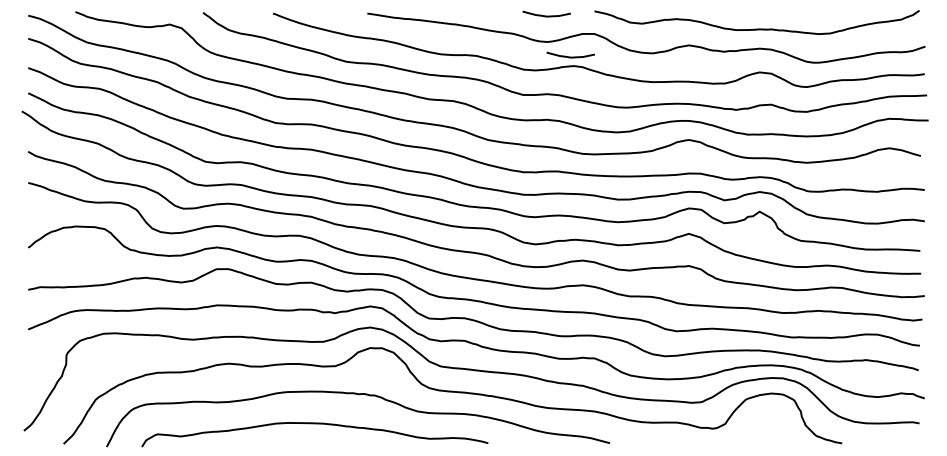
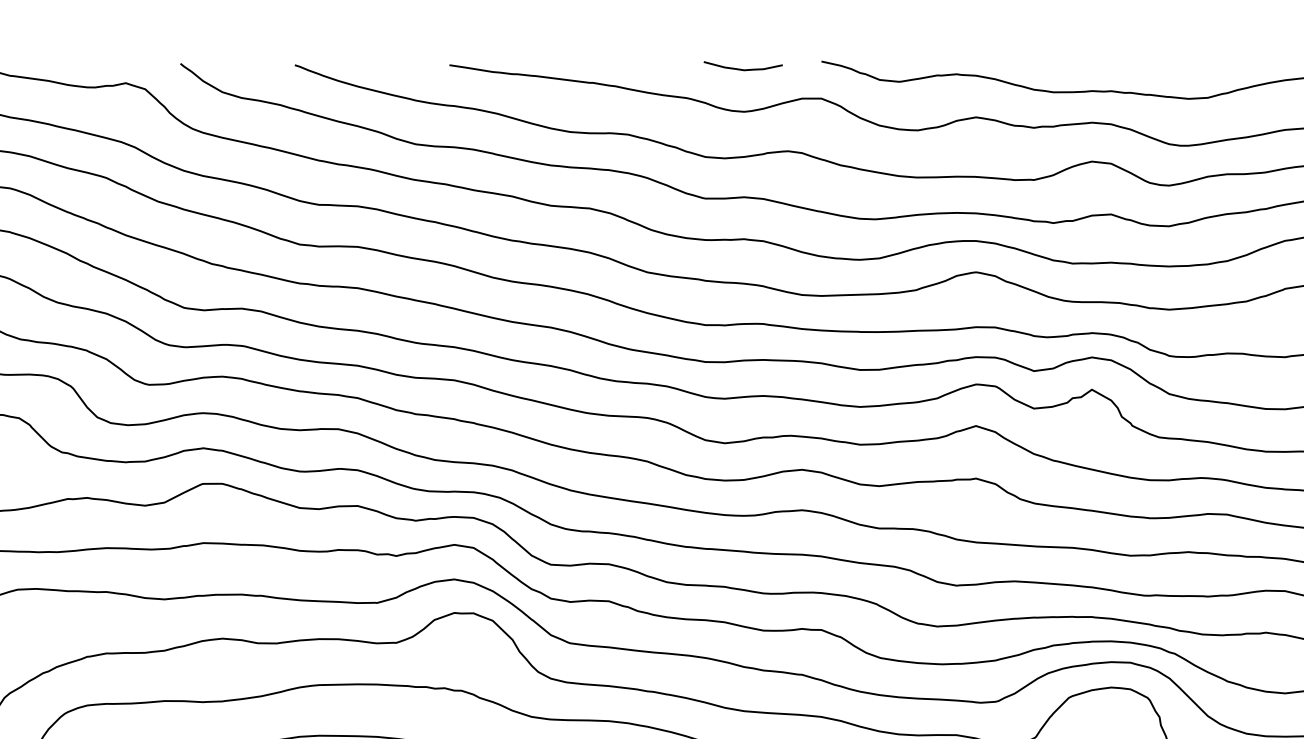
curve: (570, 56) -> (782, 135), removed

